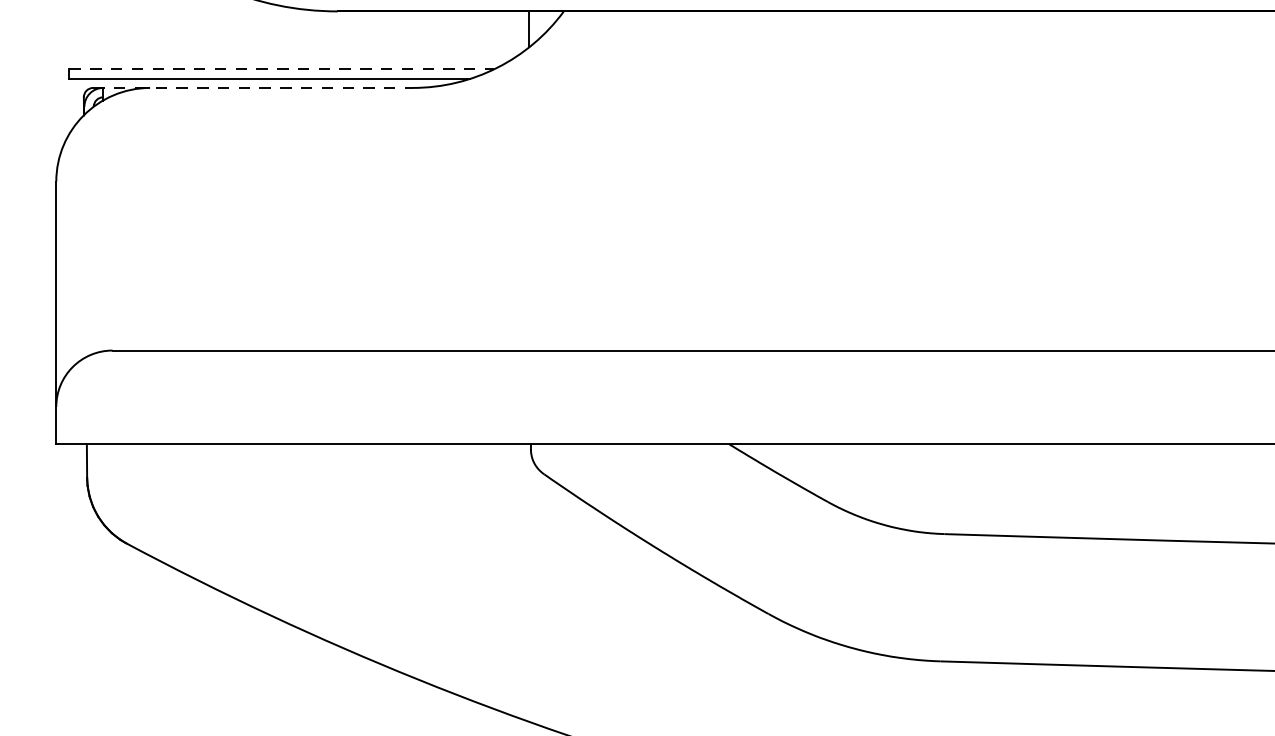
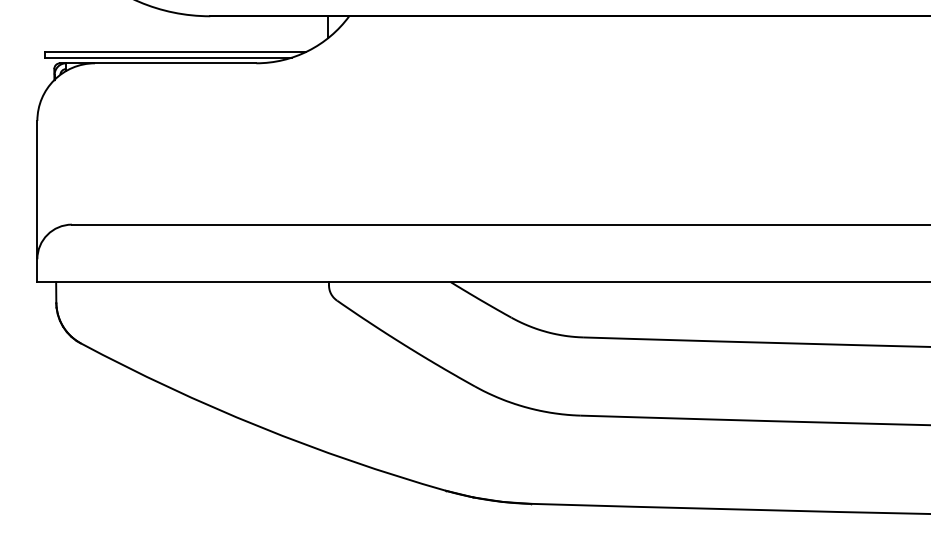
line: (282, 68) -> (176, 51), dashed -> solid
line: (253, 88) -> (158, 63), dashed -> solid

